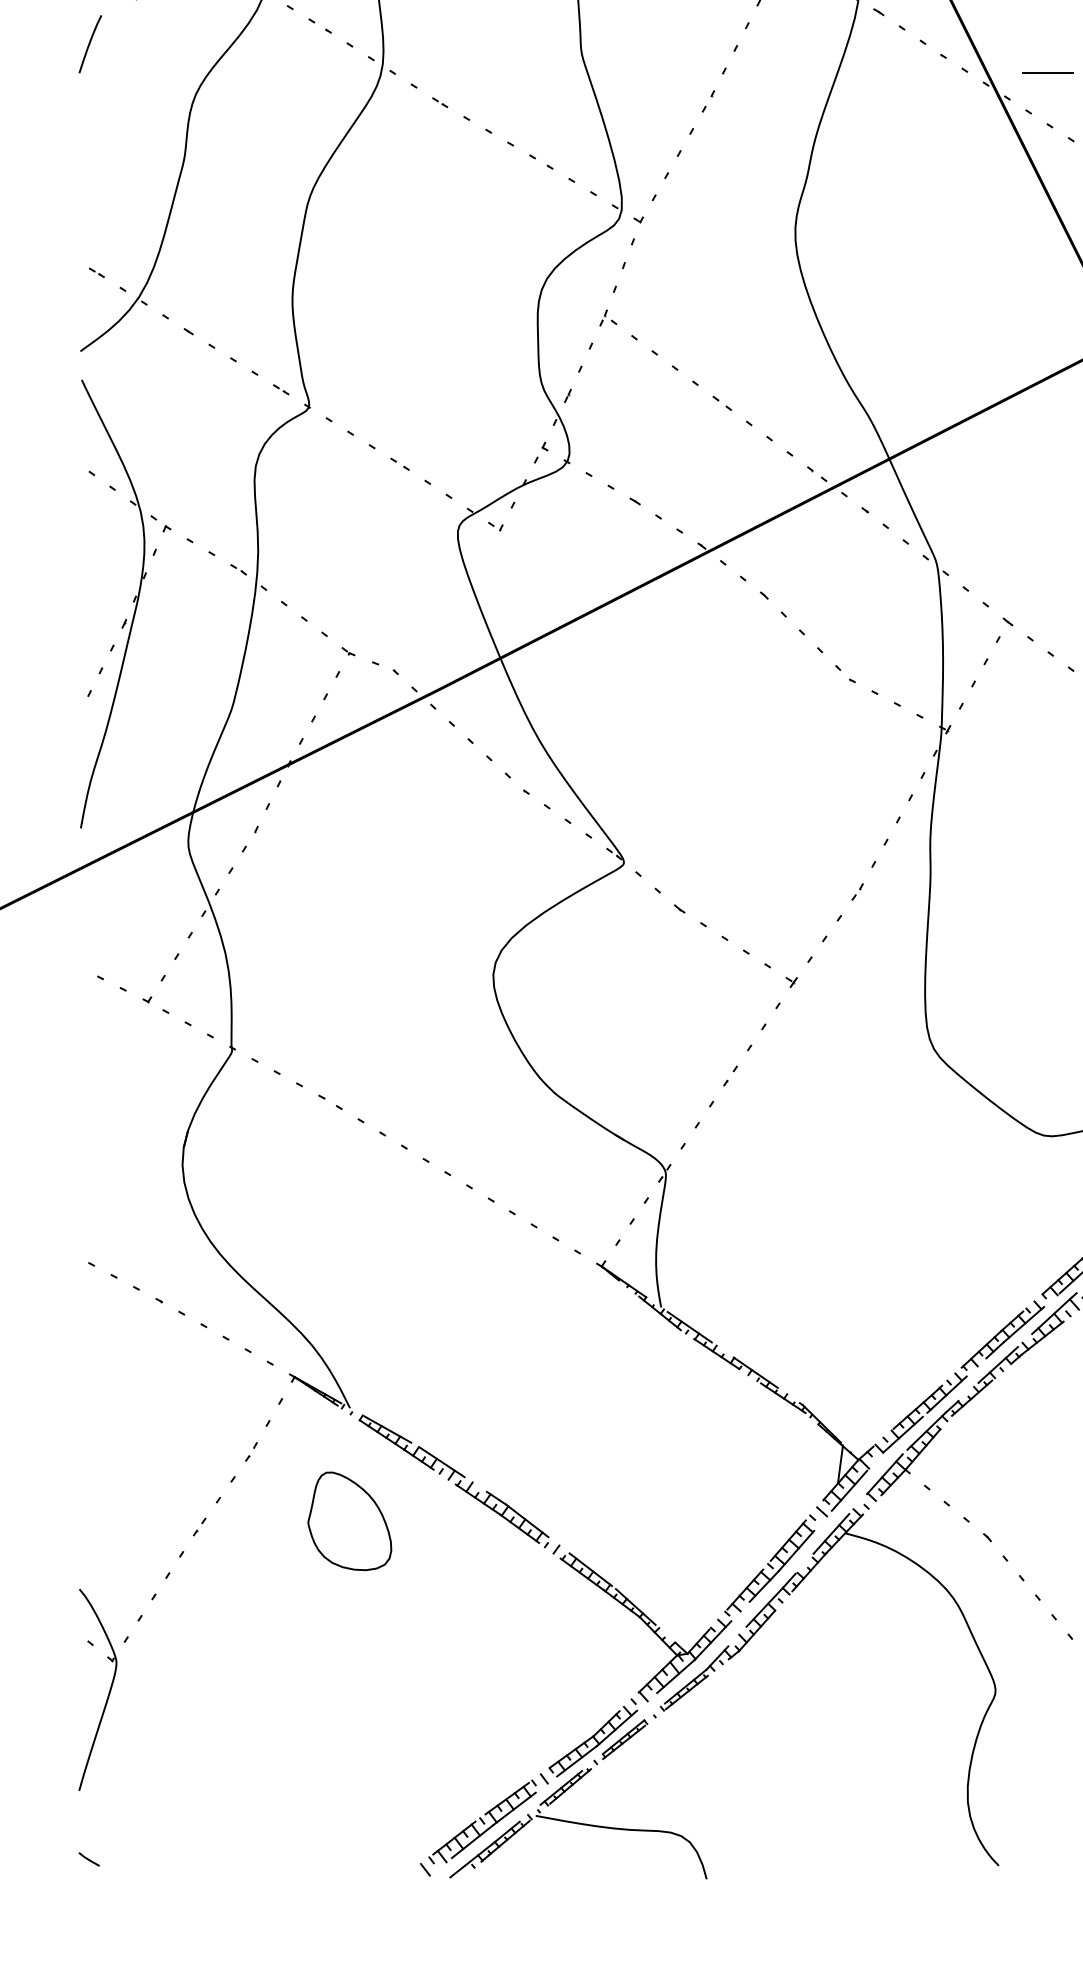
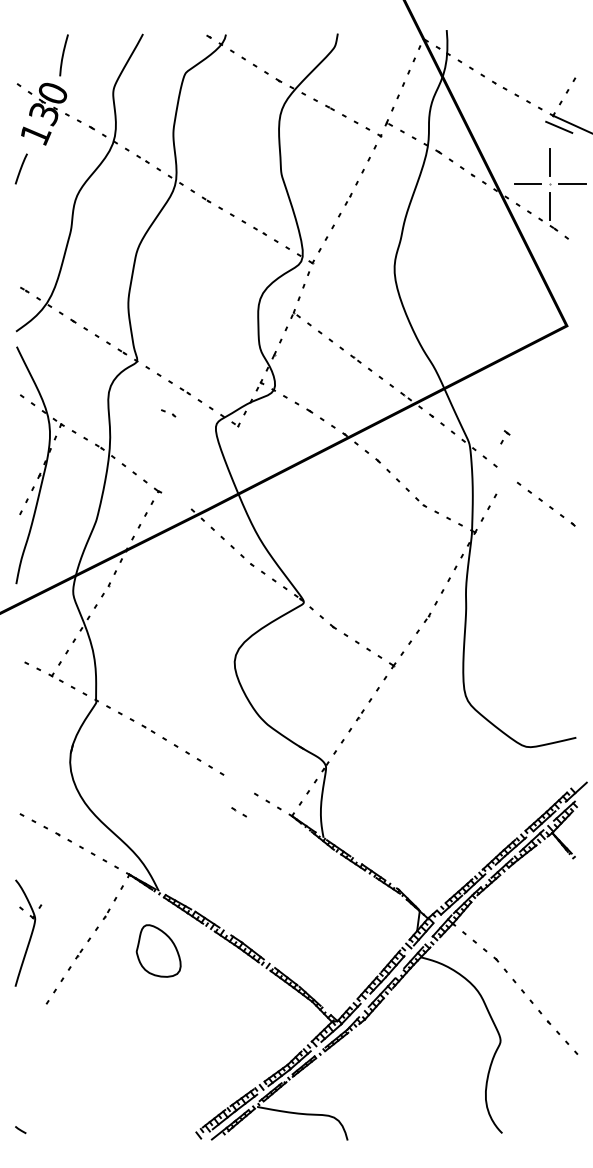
part: (1004, 630) -> (505, 437), moved
part: (385, 668) -> (168, 413), moved
part: (500, 1206) -> (238, 812), moved
part: (103, 1688) -> (28, 932), moved

